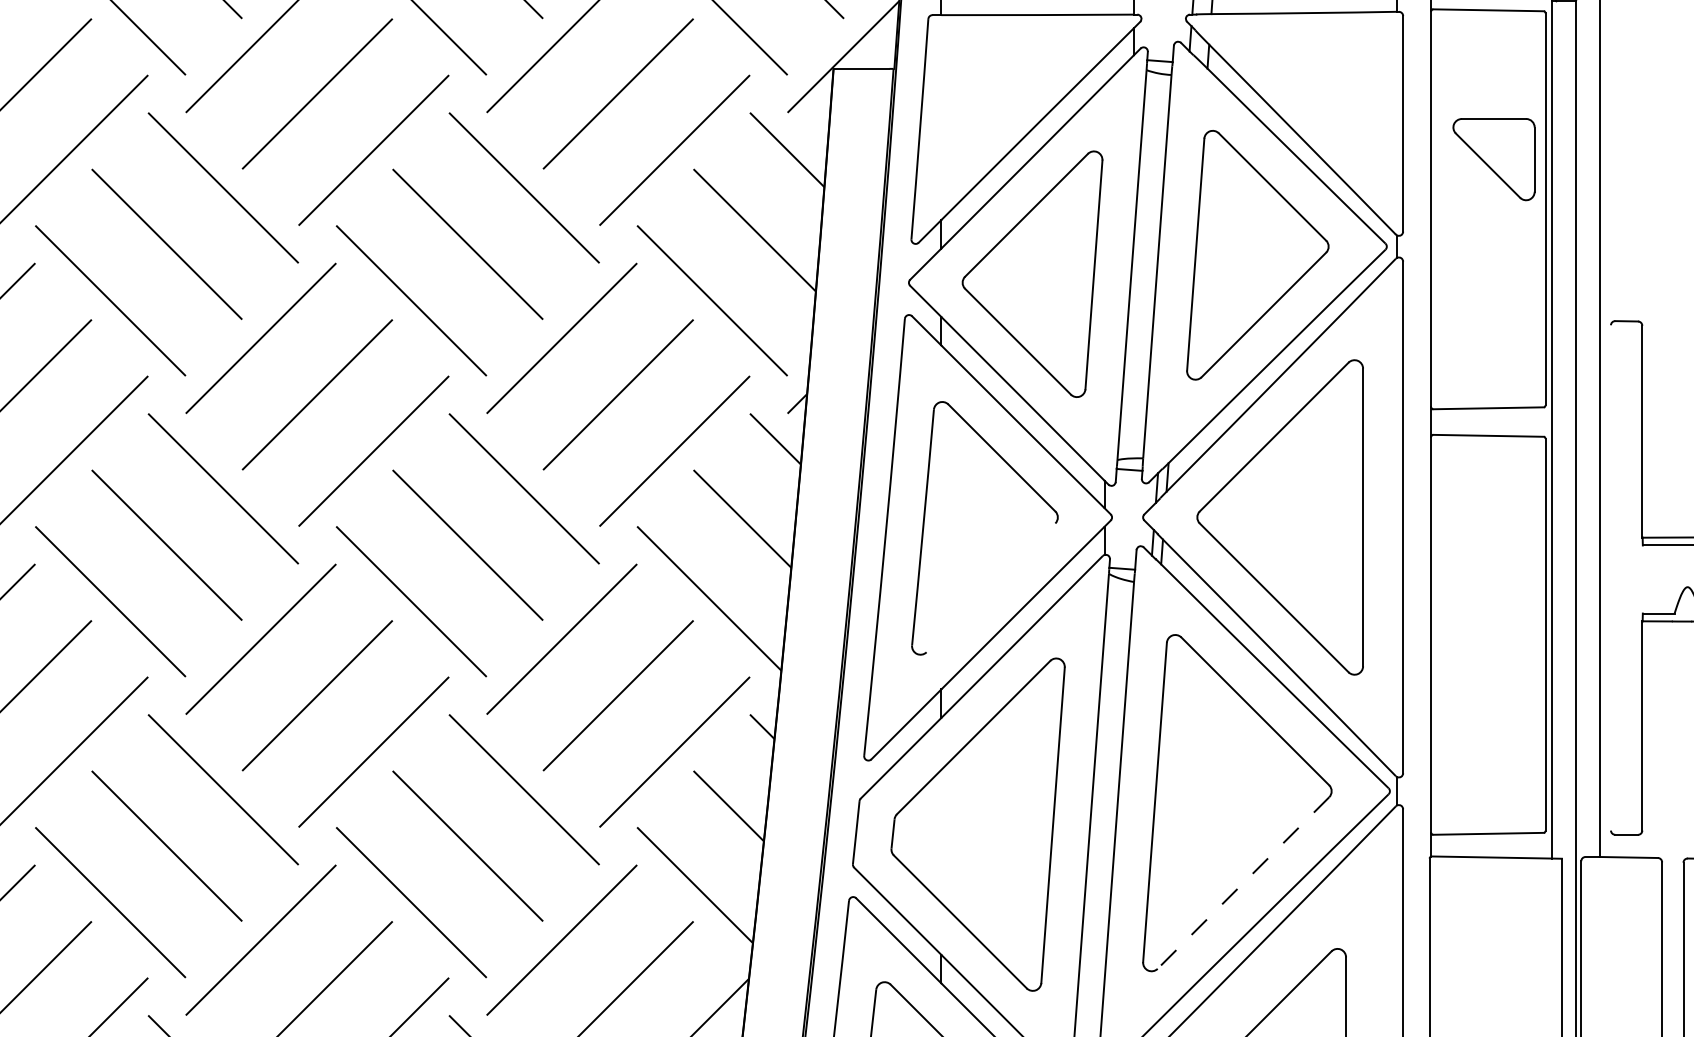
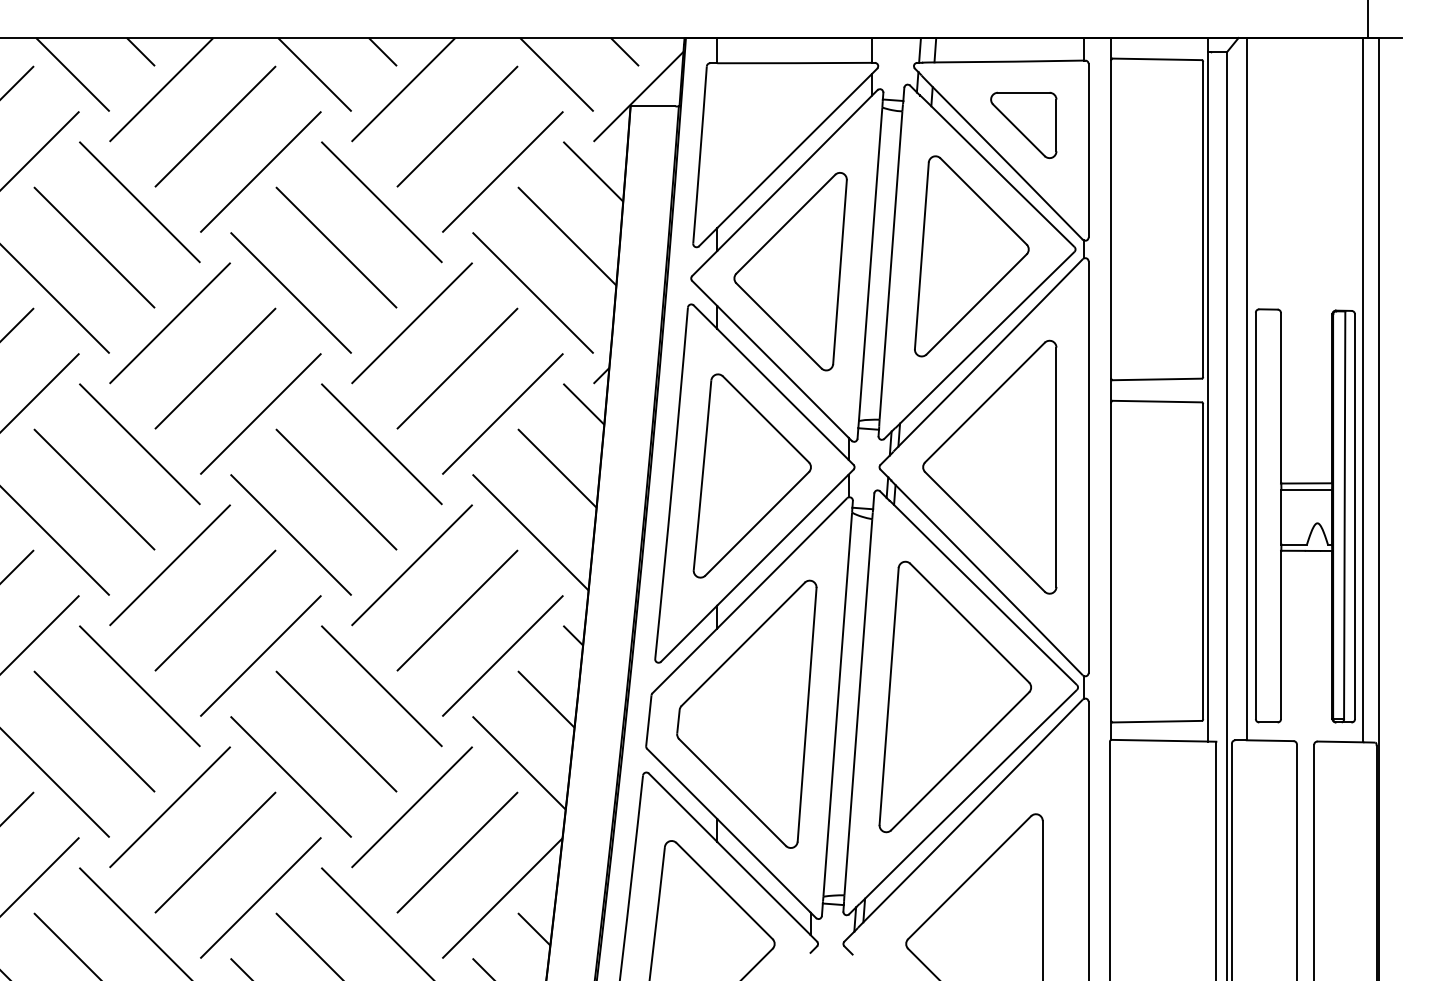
part: (1493, 158) -> (1023, 124), moved
line: (1610, 577) -> (1255, 515), added
line: (1642, 578) -> (1281, 516), added
line: (990, 587) -> (756, 523), added
line: (1243, 883) -> (960, 761), dashed -> solid

